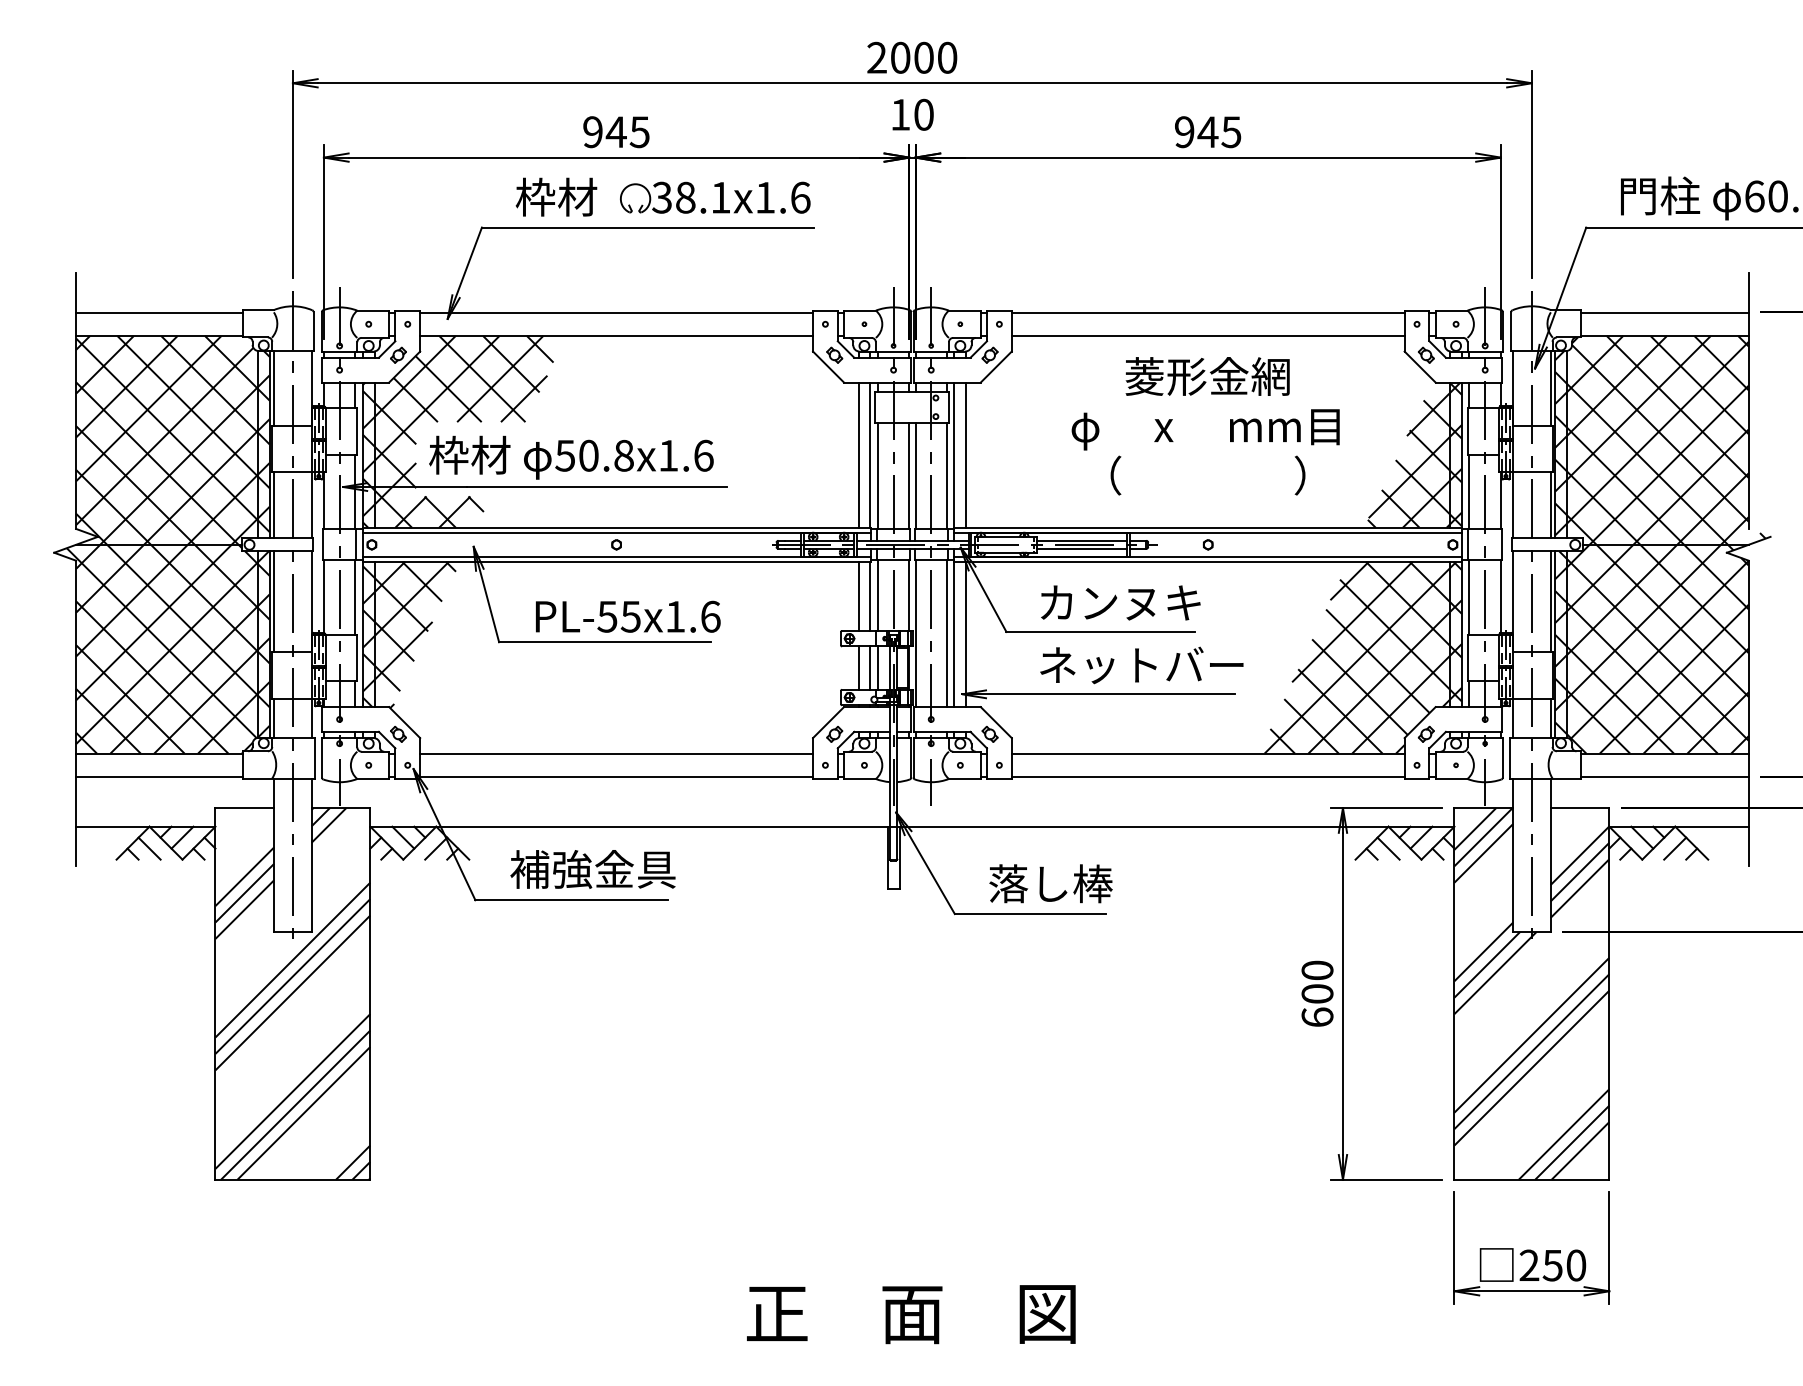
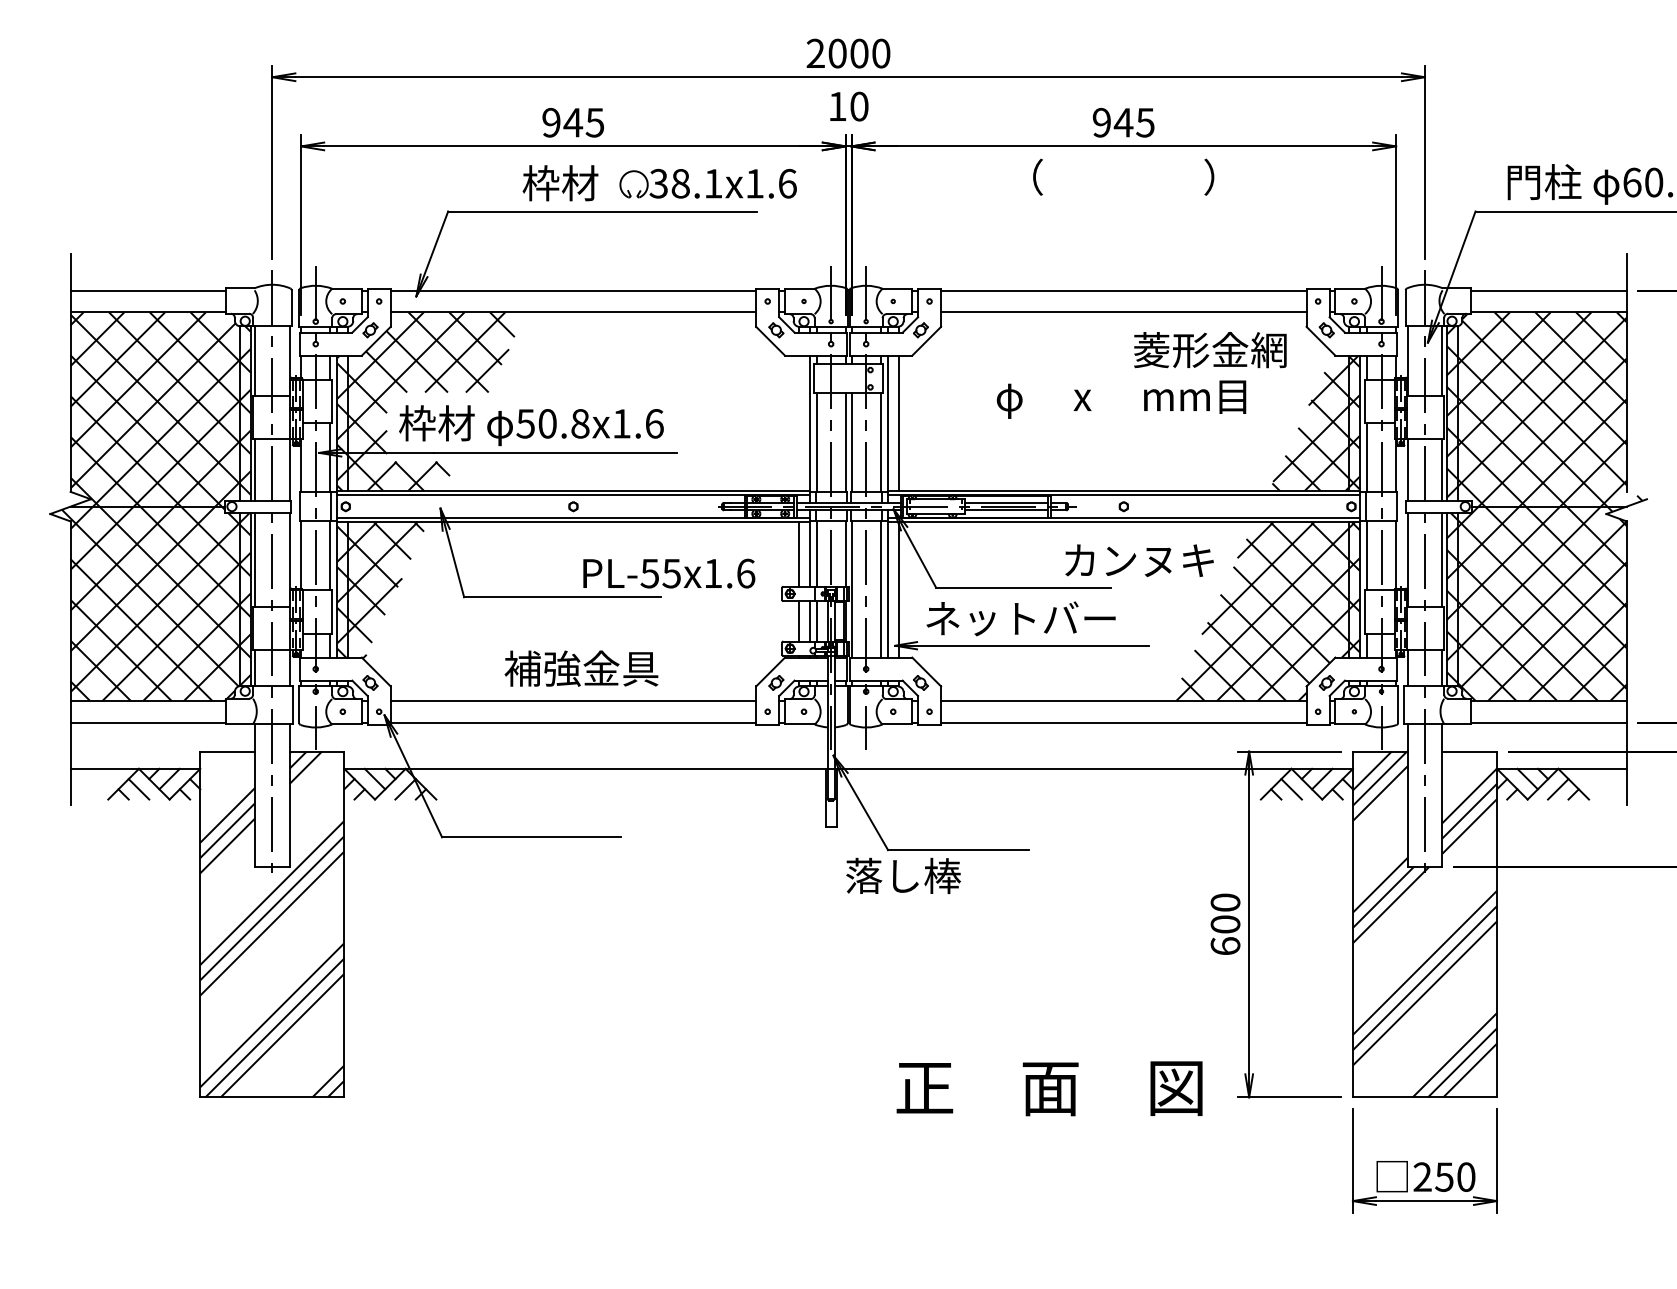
part: (662, 197) -> (659, 183), moved
text: (1207, 376) -> (1210, 350), moved
line: (858, 454) -> (798, 422), removed
text: (1207, 474) -> (1123, 176), moved
text: (1120, 602) -> (1139, 560), moved
text: (628, 616) -> (669, 573), moved
text: (1141, 665) -> (1020, 618), moved
text: (593, 869) -> (581, 668), moved
text: (1050, 883) -> (903, 875), moved
text: (911, 1314) -> (1049, 1088), moved

